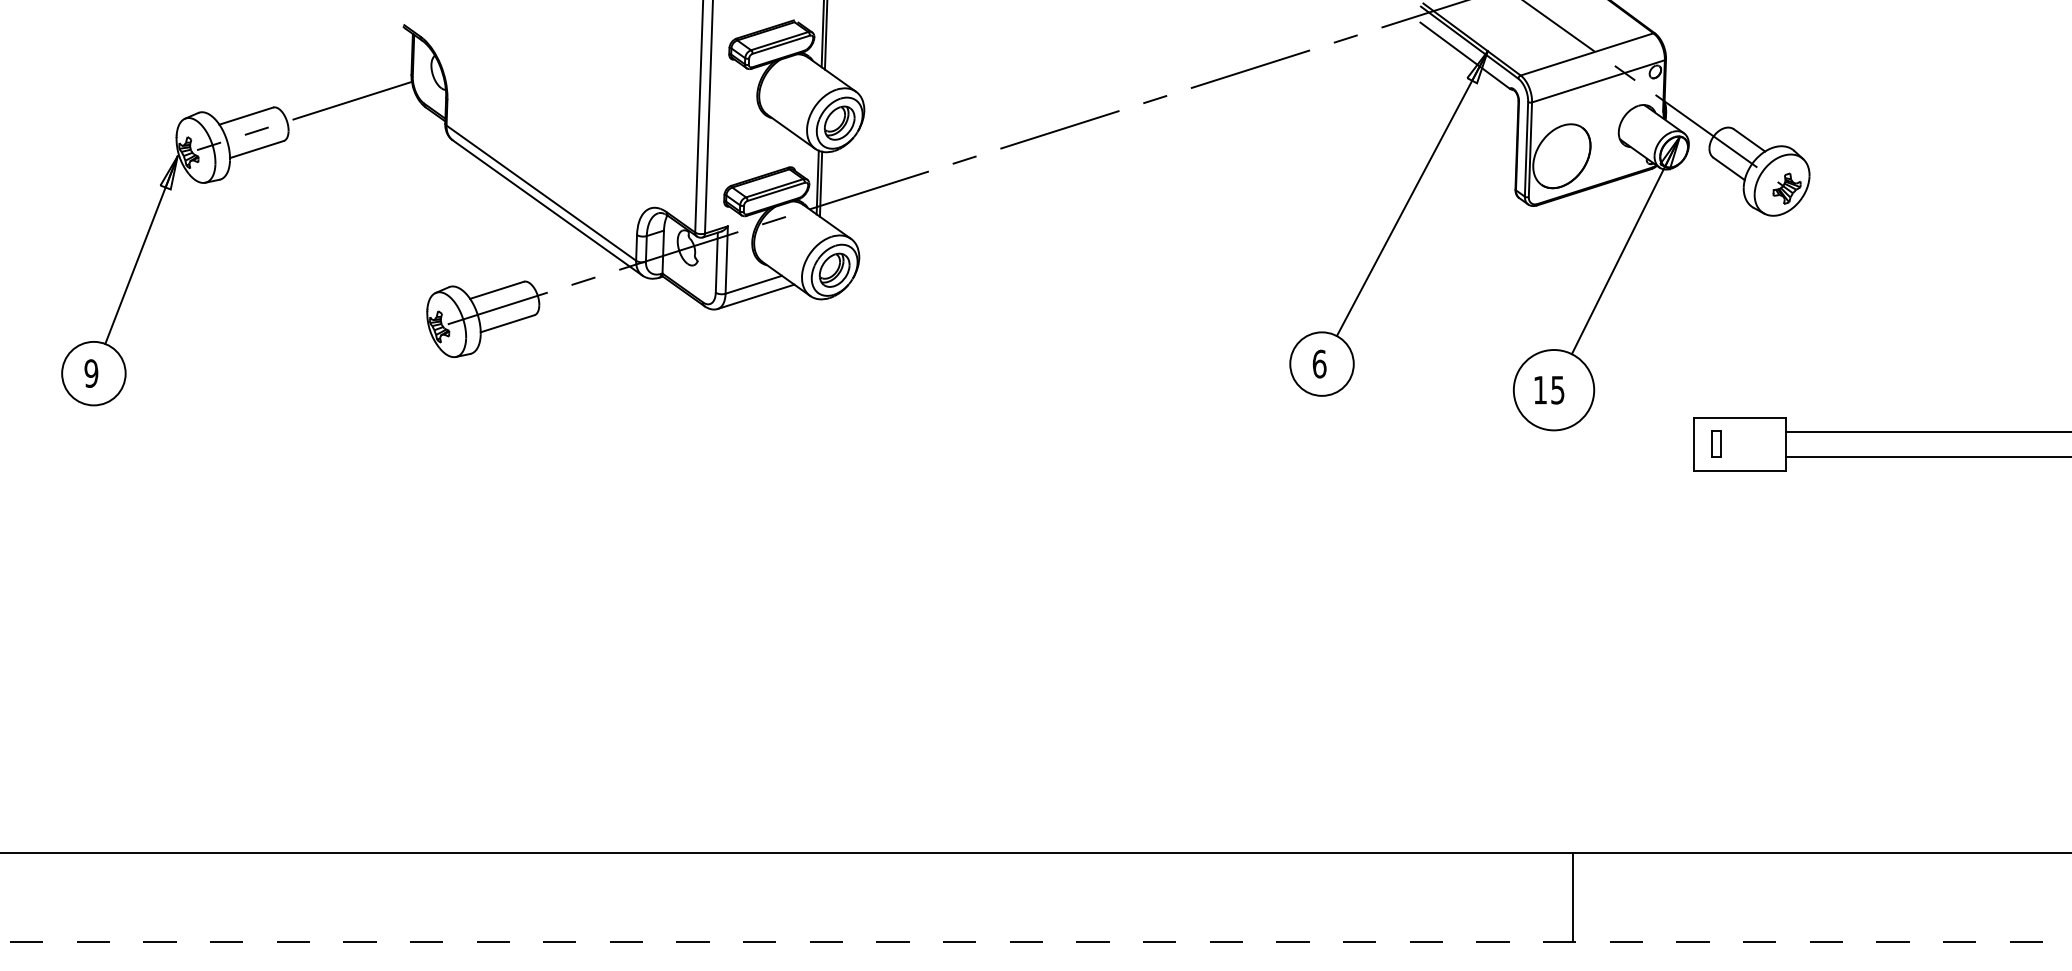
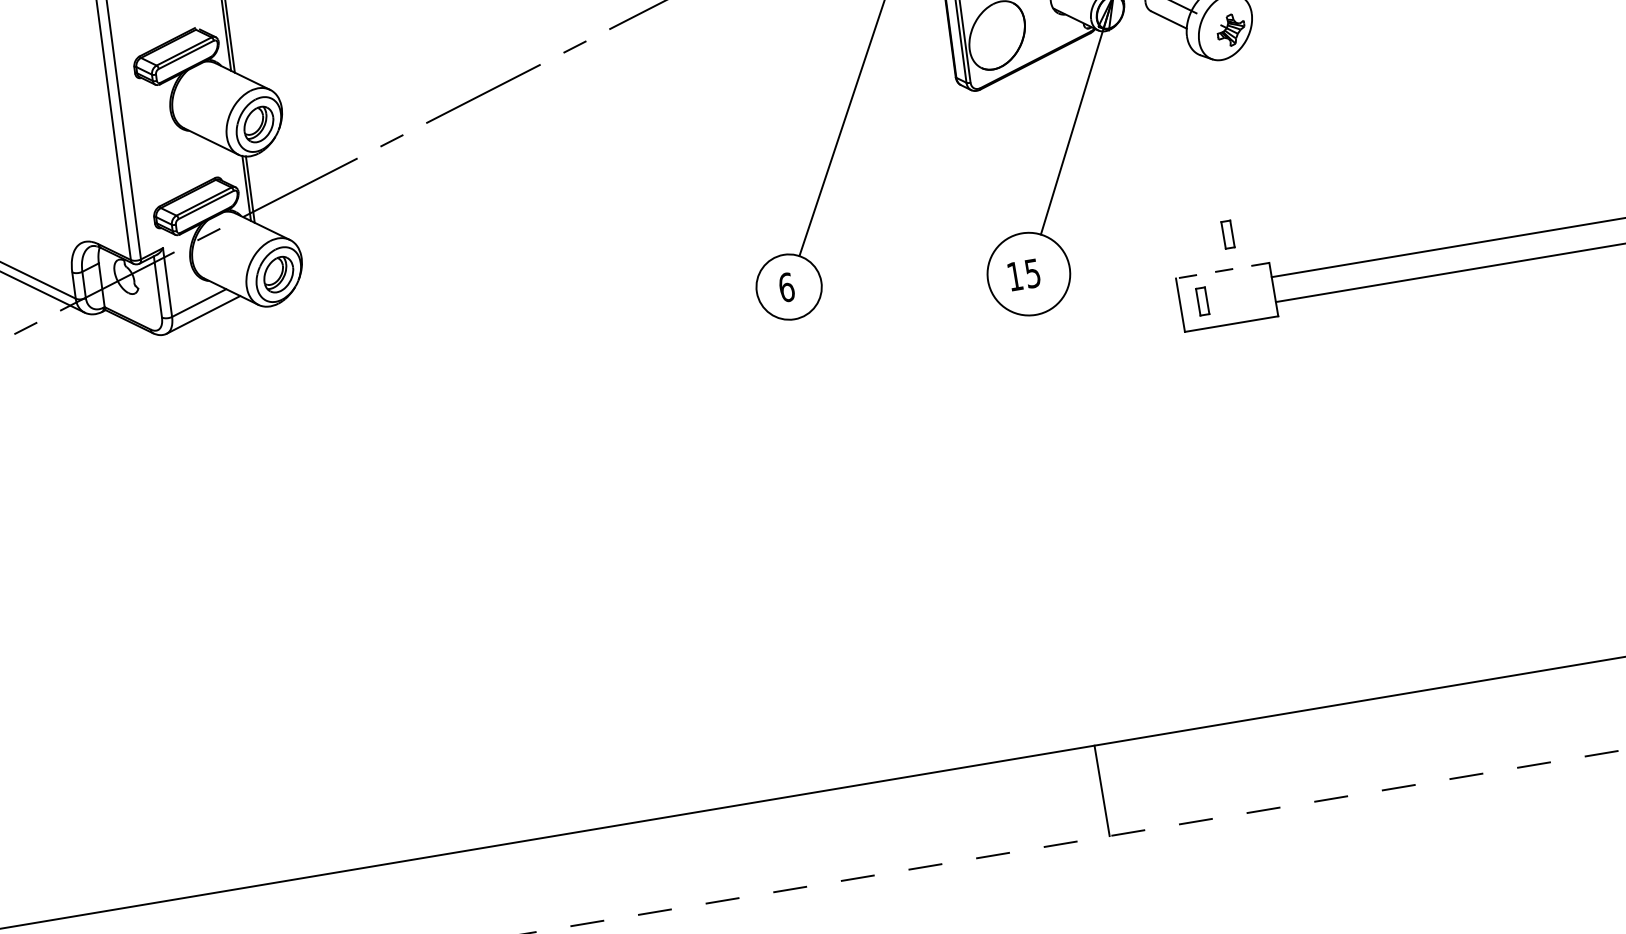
part: (1751, 383) -> (1228, 233), added
line: (1740, 417) -> (1222, 270), solid -> dashed
line: (1573, 896) -> (1102, 789), moved

